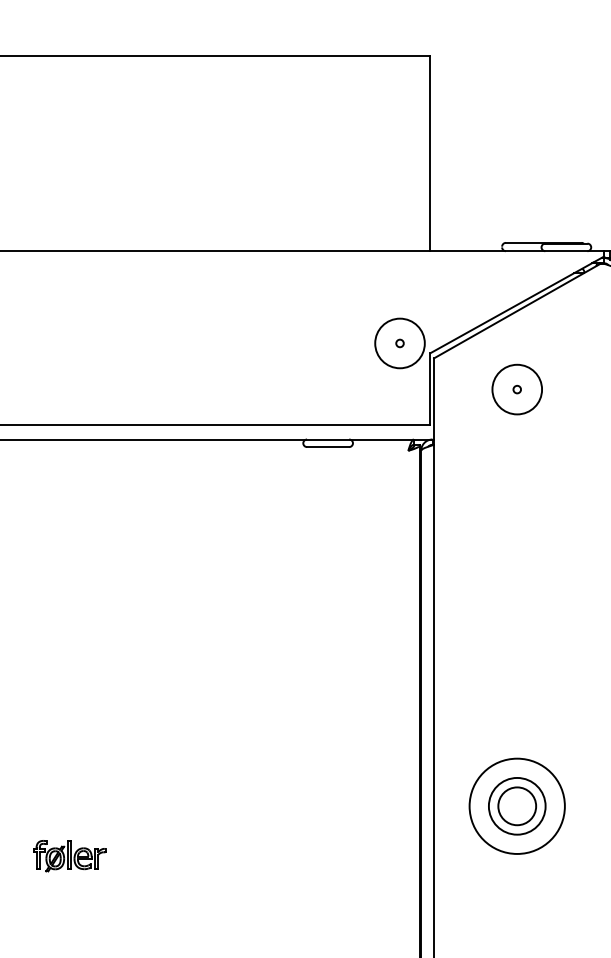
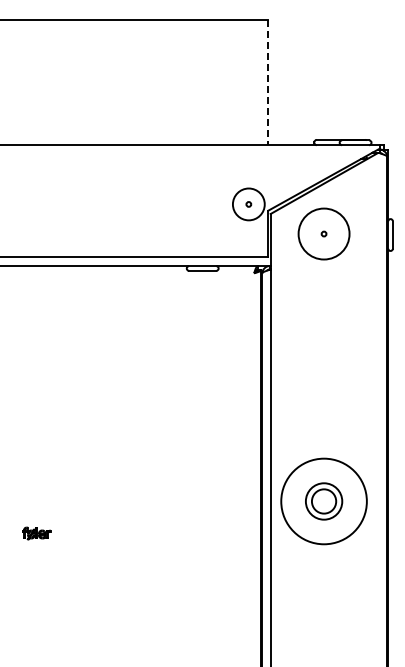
line: (430, 153) -> (268, 82), solid -> dashed
circle: (516, 388) -> (323, 233), size x1.6
circle: (516, 806) -> (323, 501), size x1.4
part: (69, 856) -> (36, 533), size x0.6

